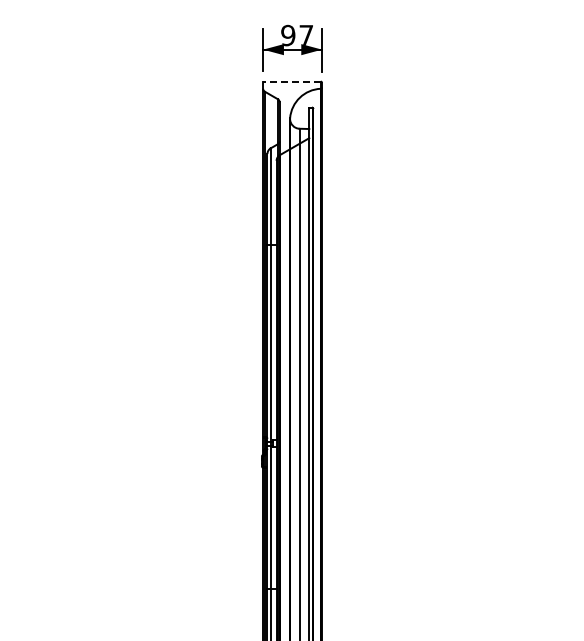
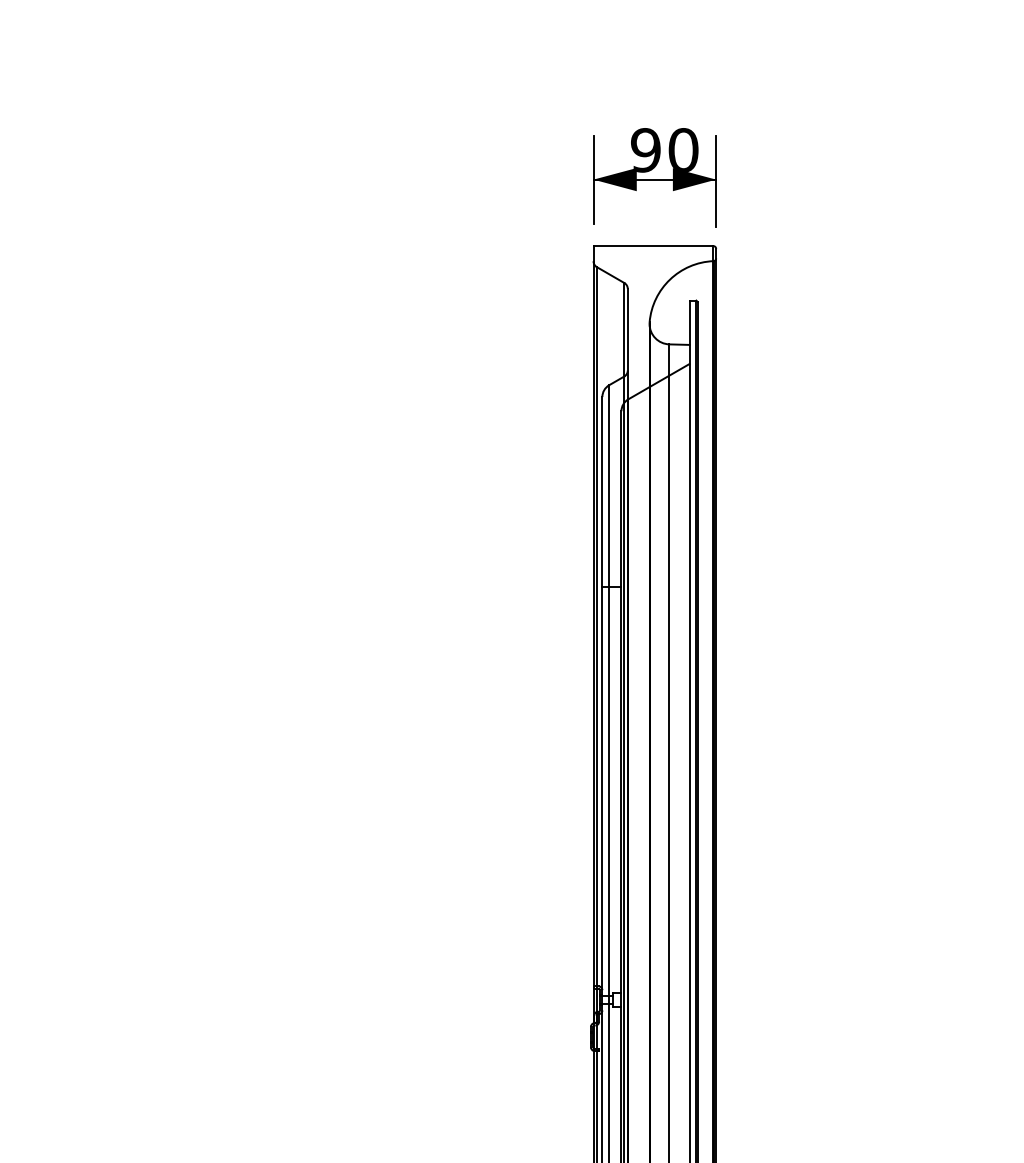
text: (306, 34) -> (683, 148), 97 -> 90
line: (291, 81) -> (652, 245), dashed -> solid

